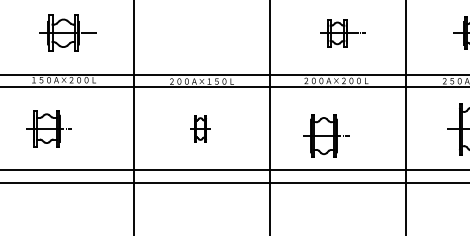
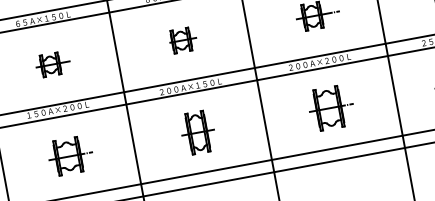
part: (67, 33) -> (53, 64), size x0.62
part: (202, 33) -> (182, 40), added
part: (48, 128) -> (69, 155), moved
part: (200, 128) -> (197, 132), size x1.67
part: (326, 135) -> (331, 107), moved

